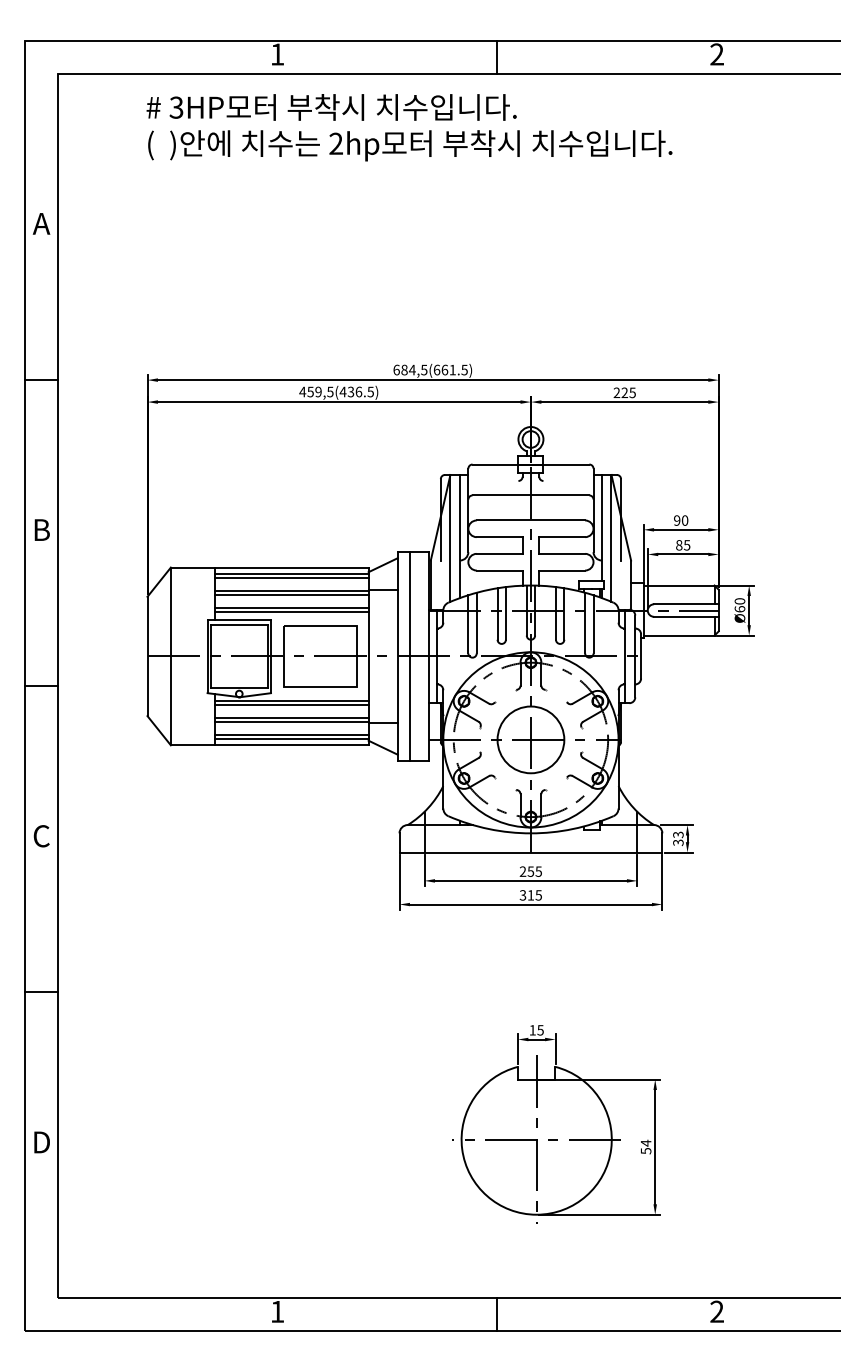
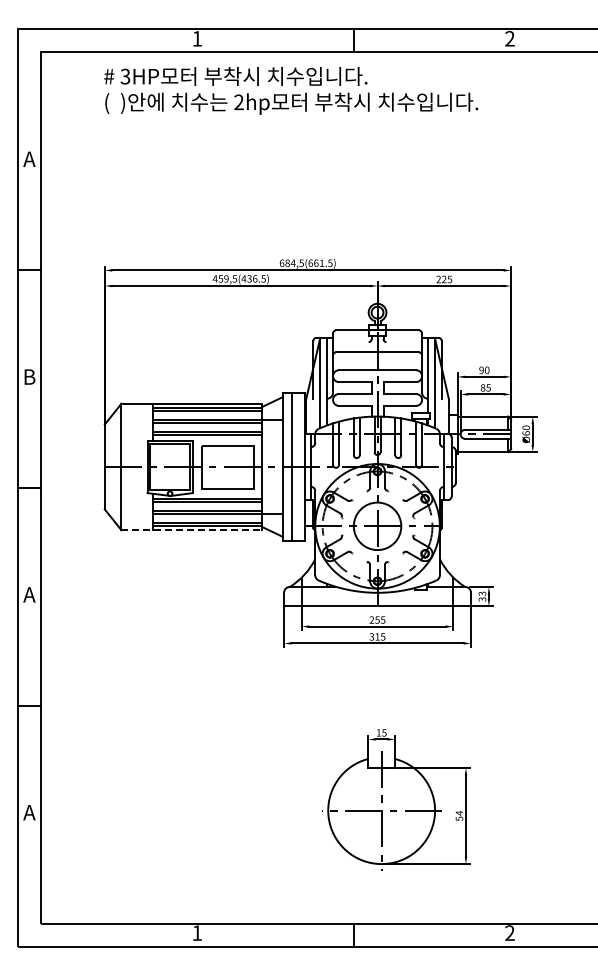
line: (270, 745) -> (192, 530), solid -> dashed
text: (41, 835) -> (29, 594), C -> A
text: (41, 1142) -> (29, 812), D -> A

